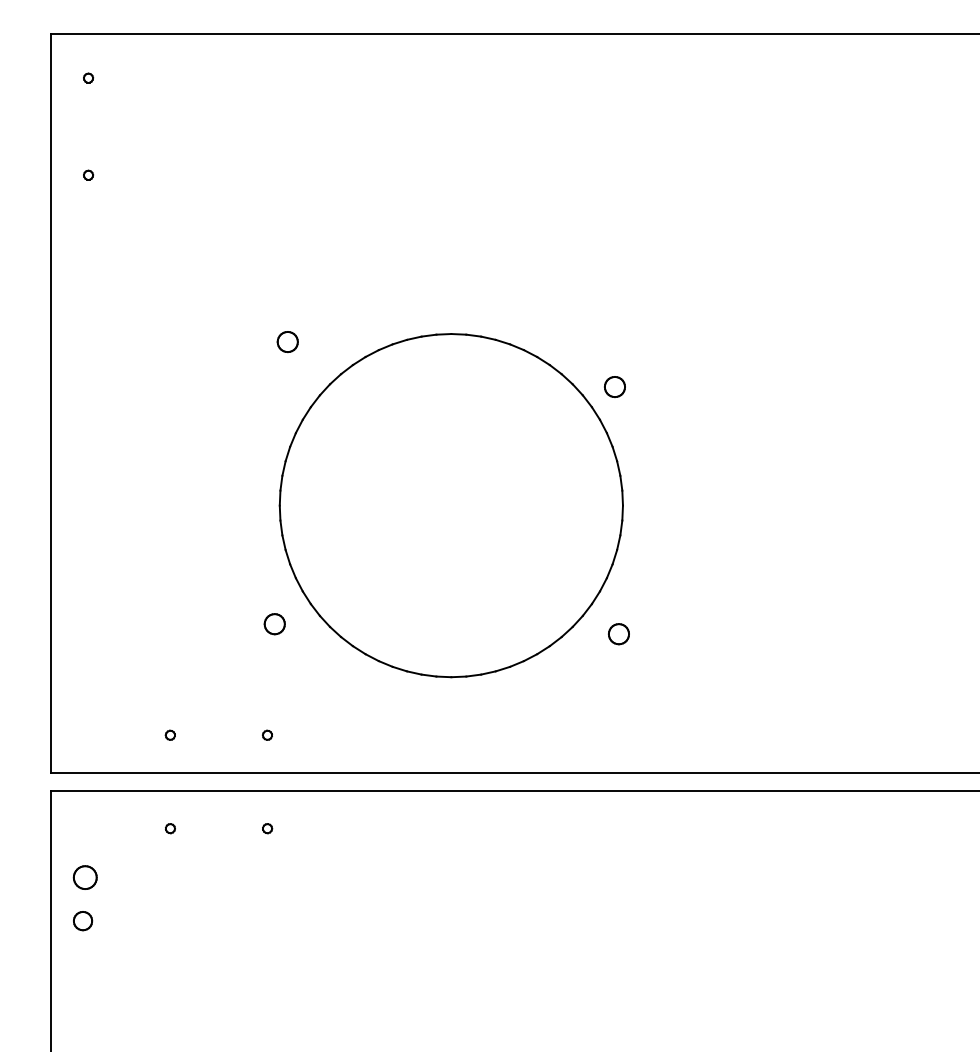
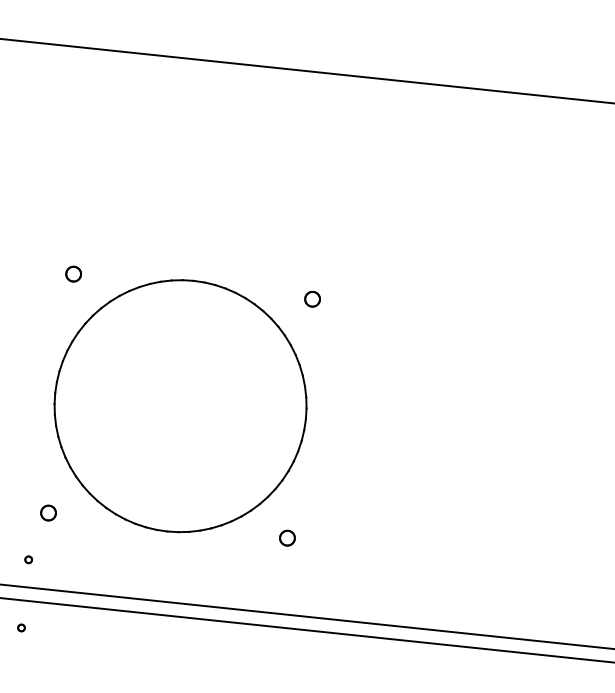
part: (614, 386) -> (312, 298), moved
part: (274, 624) -> (48, 513), moved
part: (618, 634) -> (287, 538), moved

